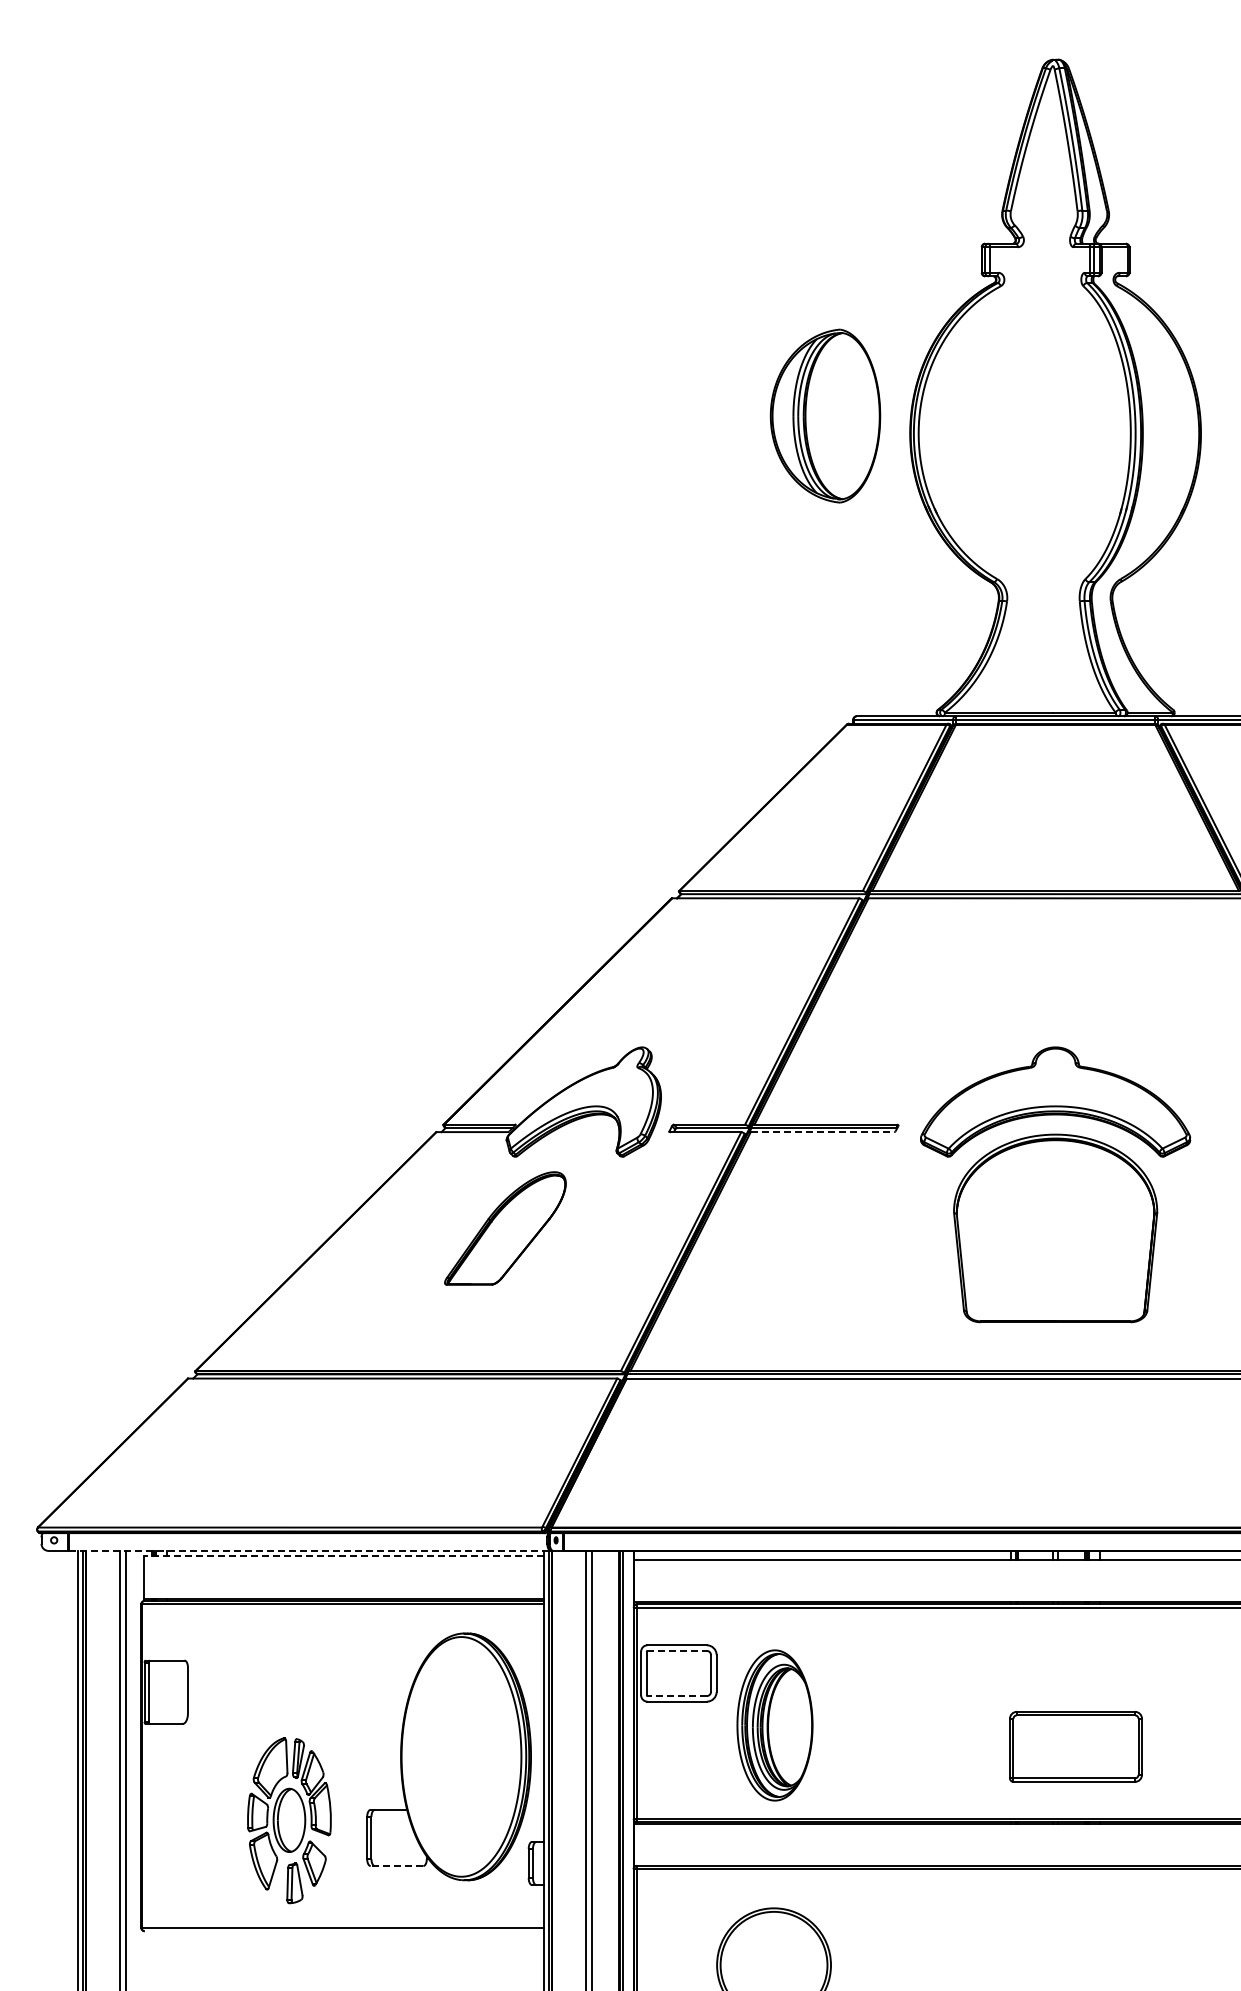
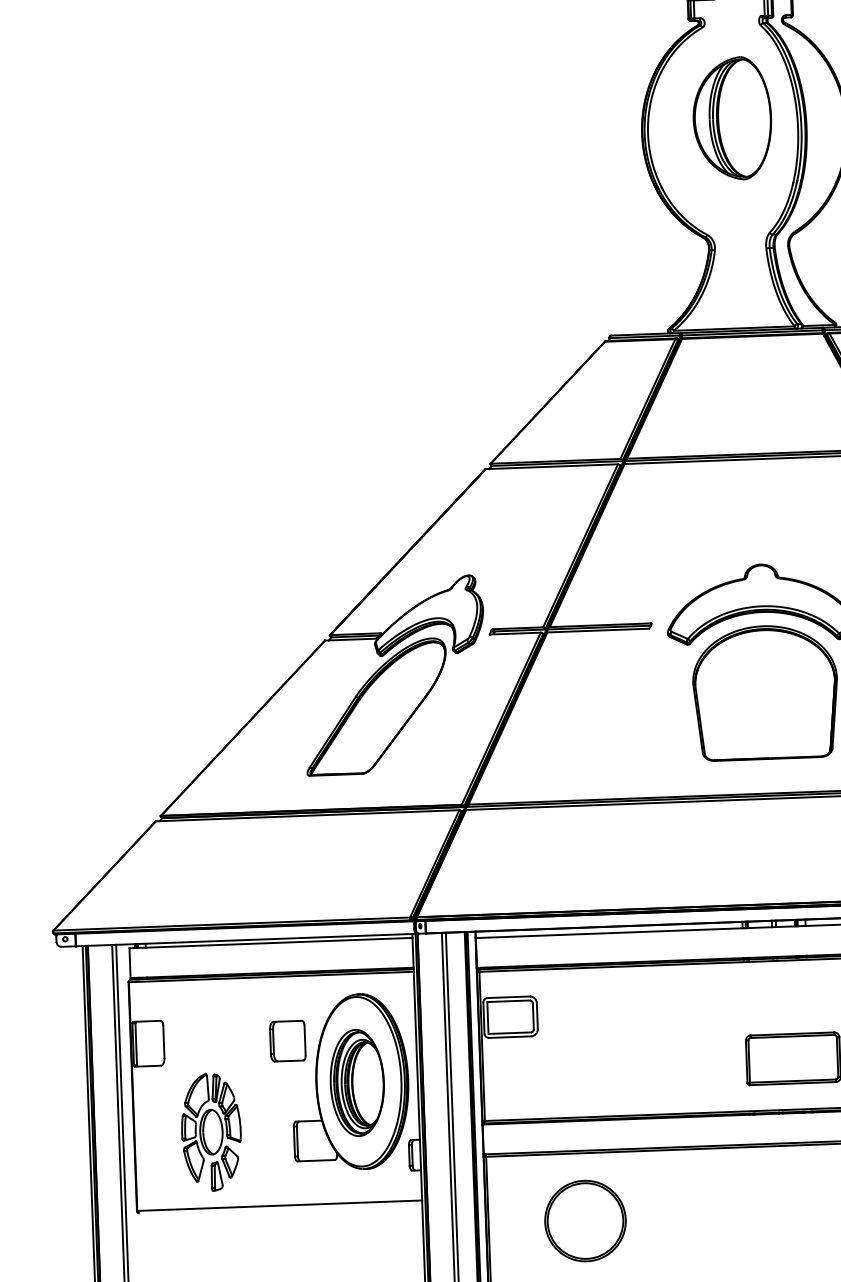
part: (825, 415) -> (732, 118), moved
line: (822, 1132) -> (598, 630), dashed -> solid
part: (505, 1228) -> (376, 706), size x1.67
line: (309, 1550) -> (246, 939), dashed -> solid
line: (343, 1556) -> (270, 943), dashed -> solid
line: (677, 1650) -> (509, 1000), dashed -> solid
part: (362, 1695) -> (287, 1040), added
line: (677, 1696) -> (510, 1033), dashed -> solid
part: (774, 1725) -> (356, 1083), moved
part: (289, 1820) -> (211, 1132), moved
line: (396, 1866) -> (315, 1160), dashed -> solid

